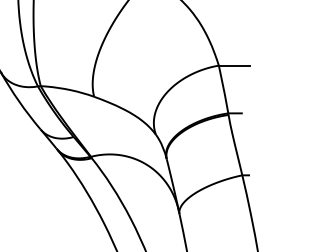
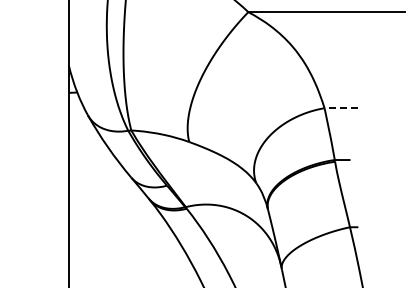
line: (234, 65) -> (341, 108), solid -> dashed

